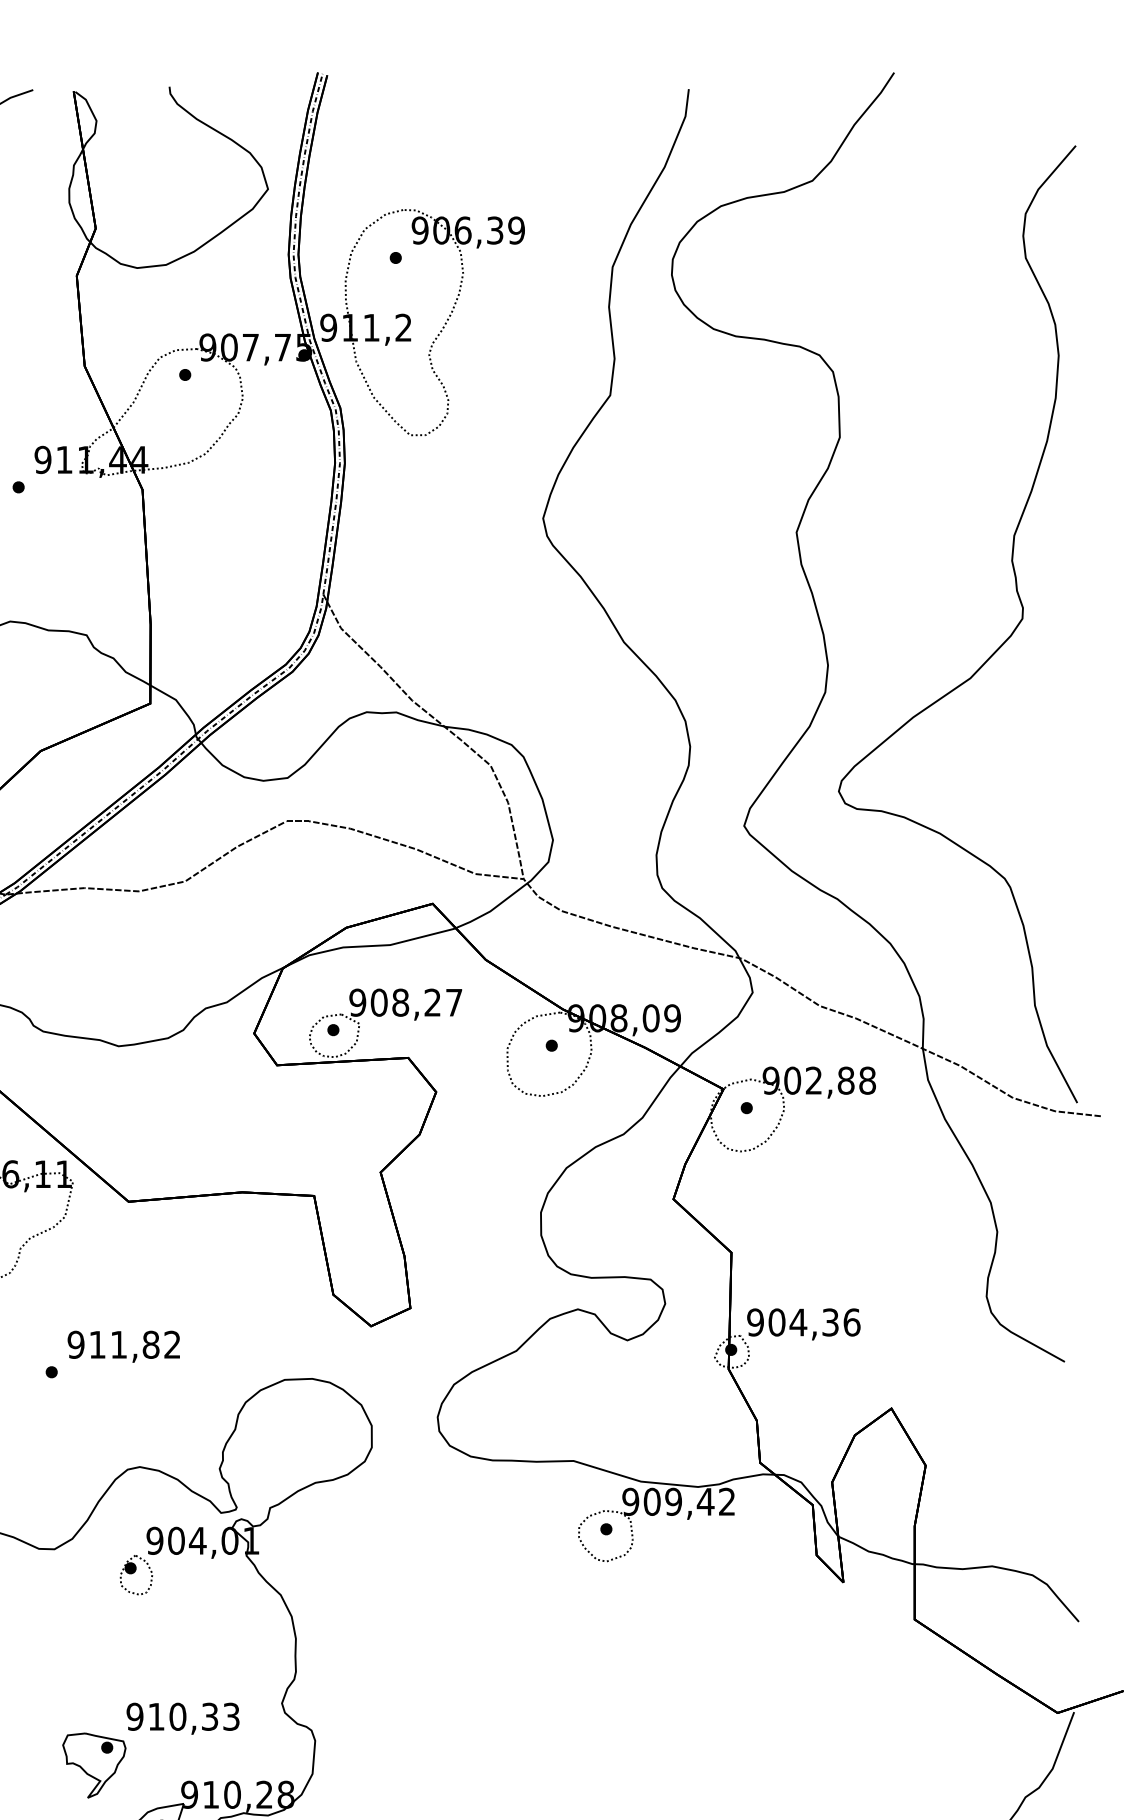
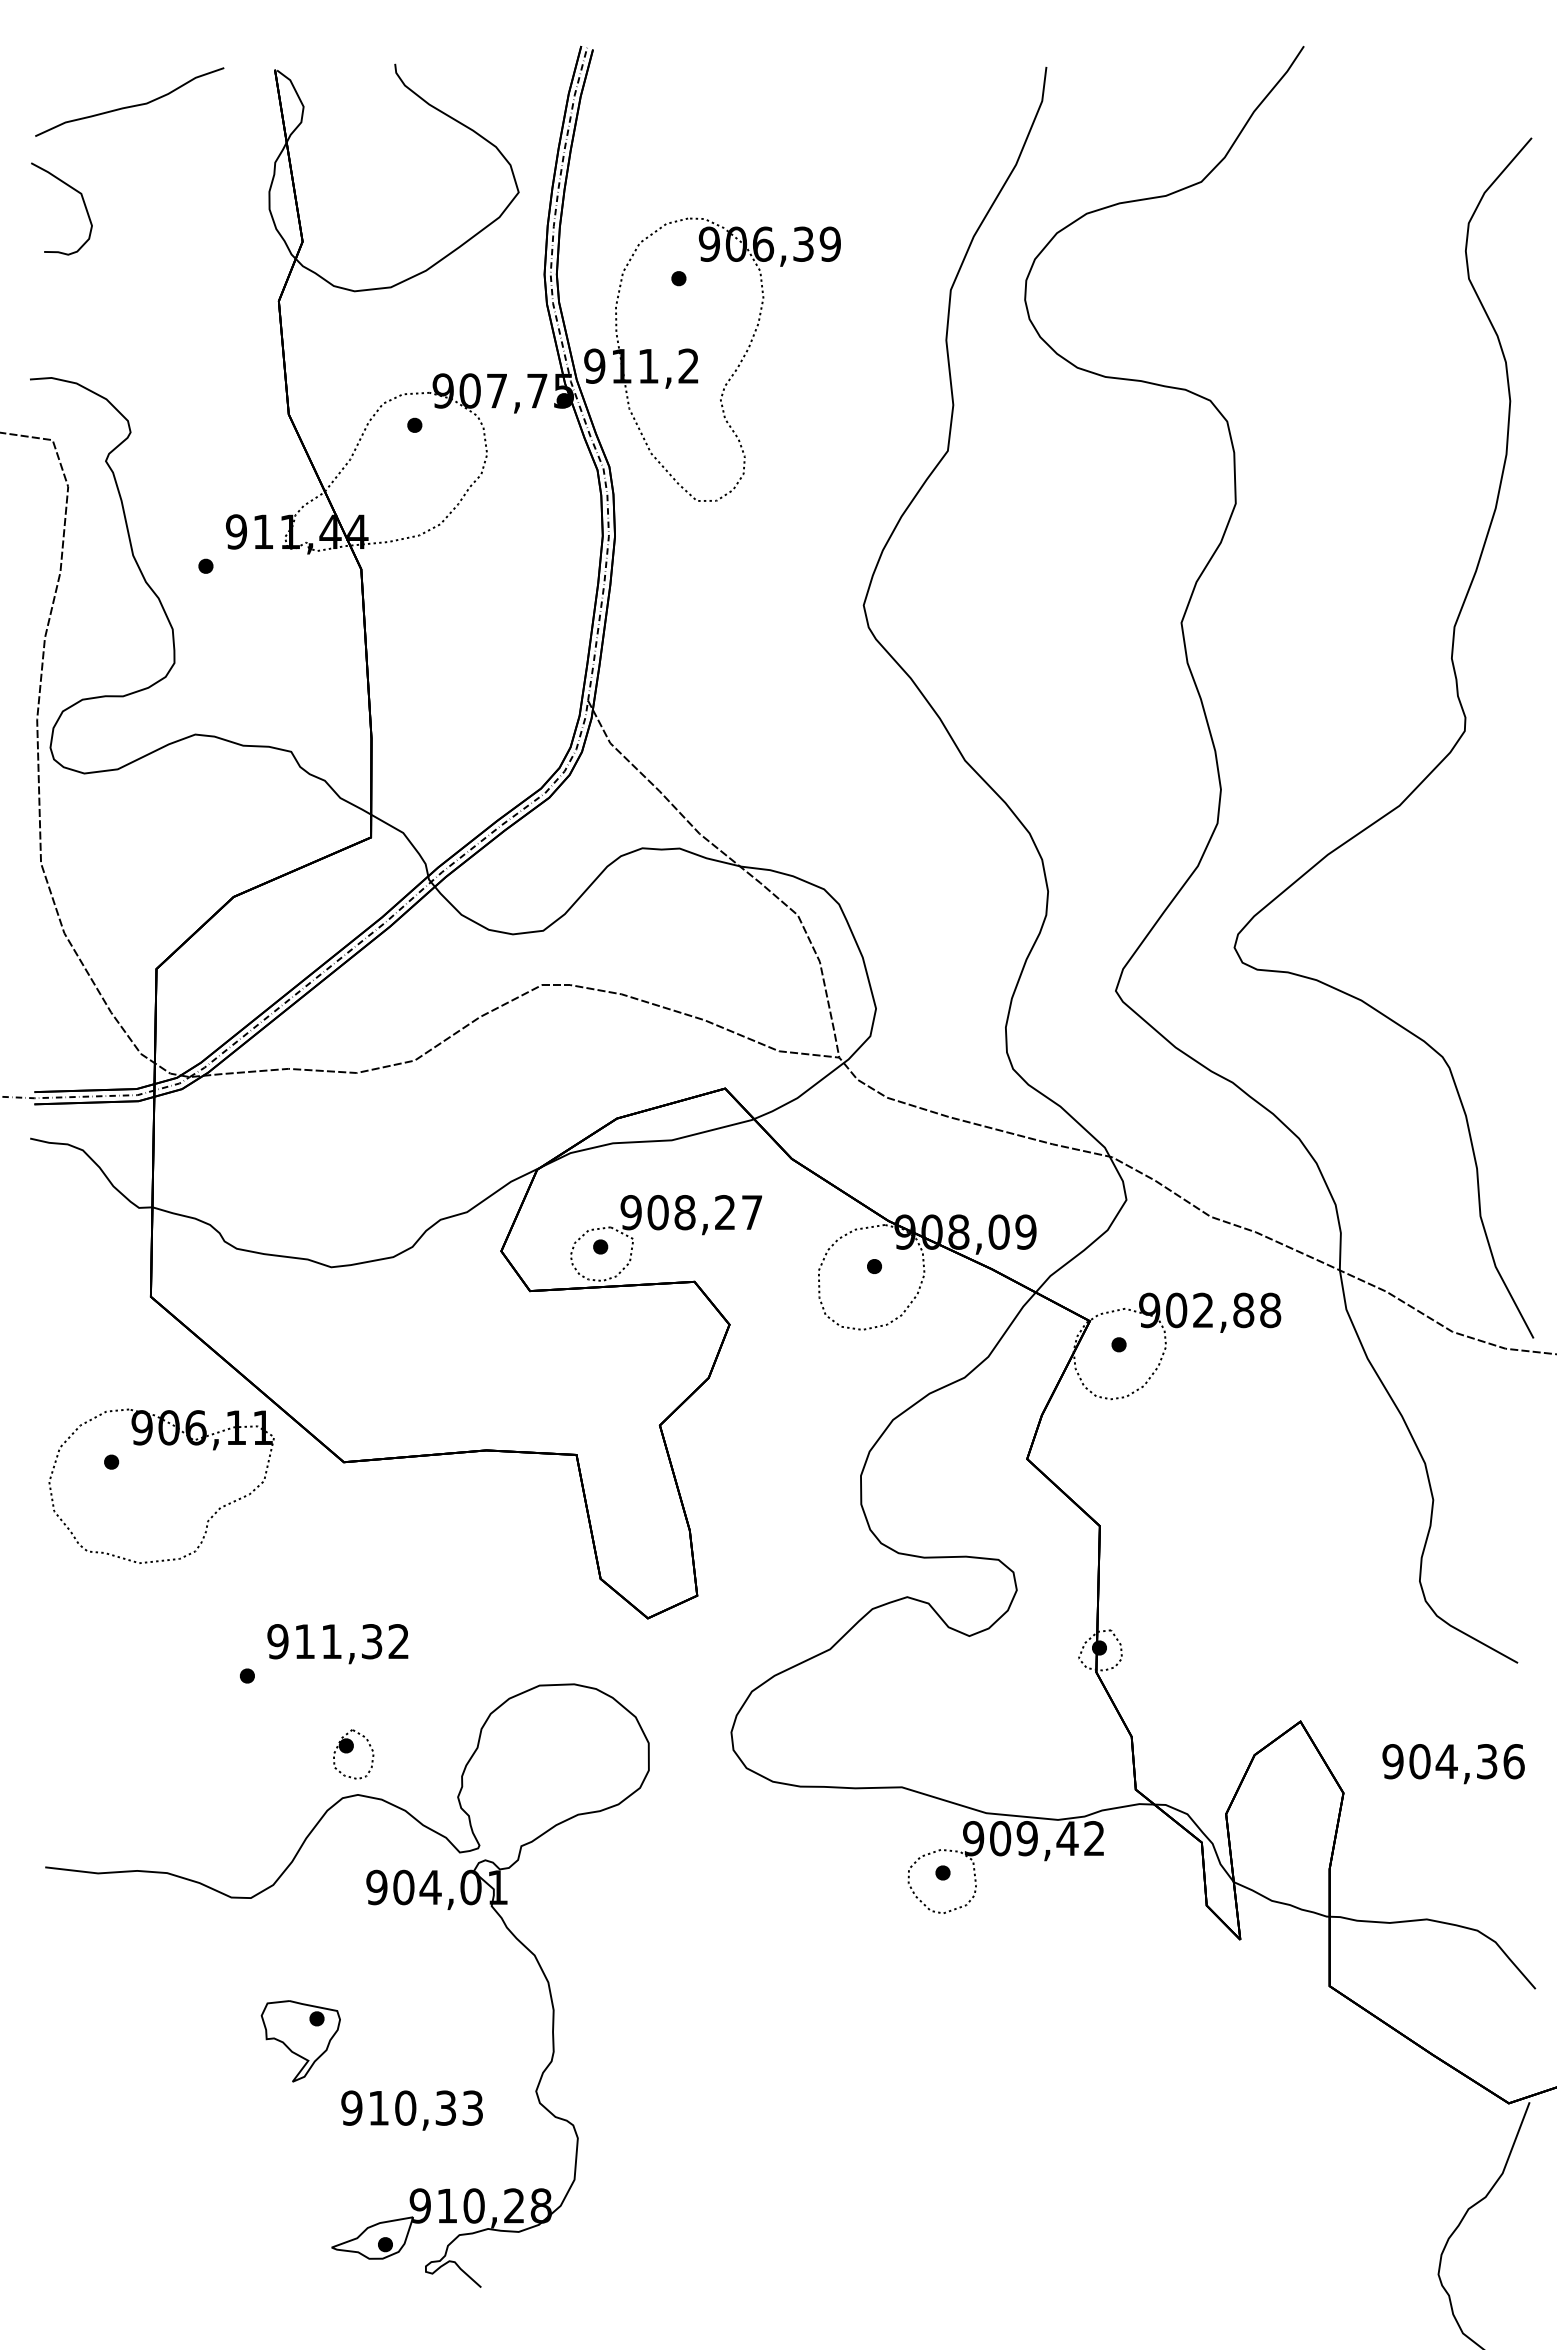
text: (803, 1324) -> (1453, 1764), moved
text: (150, 1344) -> (371, 1641), 911,82 -> 911,32
part: (136, 1575) -> (353, 1754), moved
part: (94, 1765) -> (300, 2041), moved

